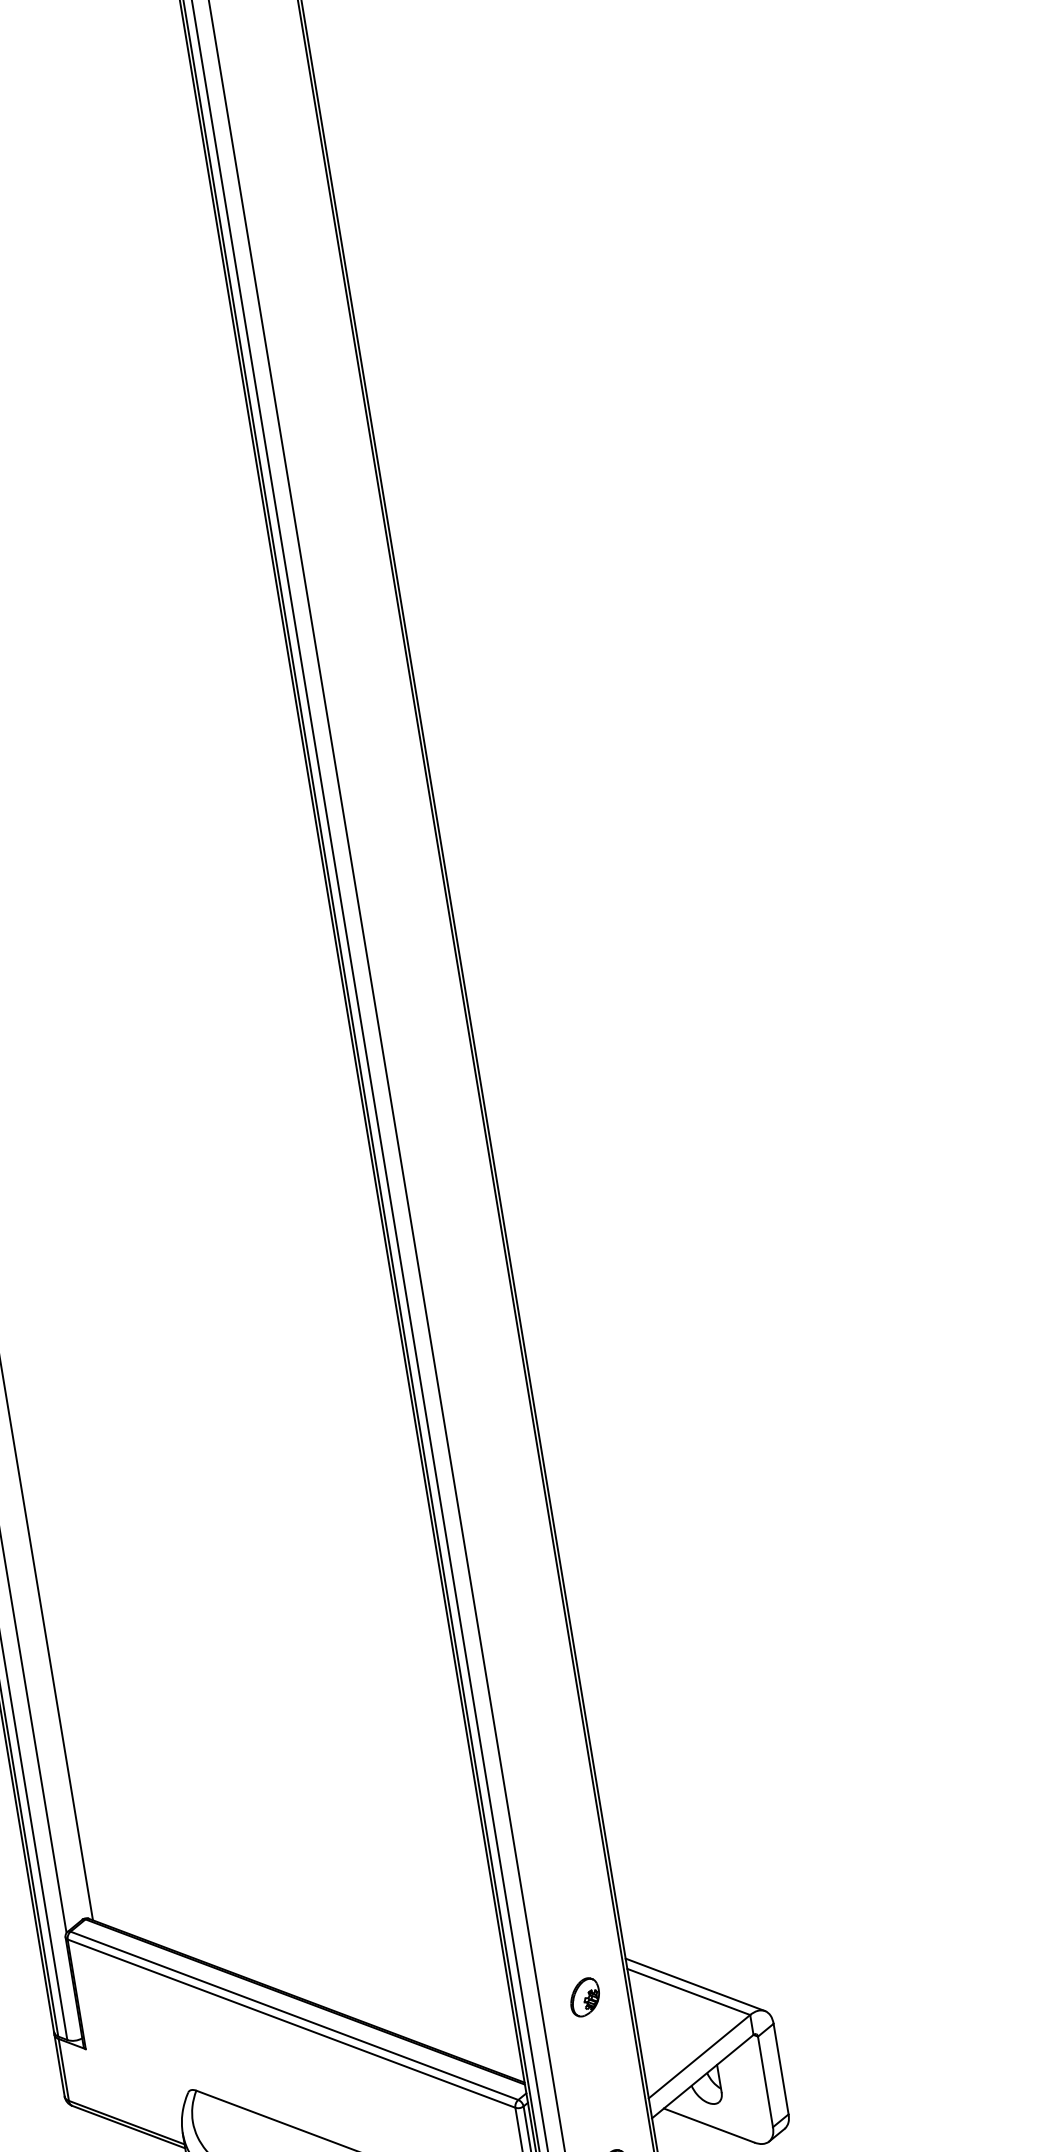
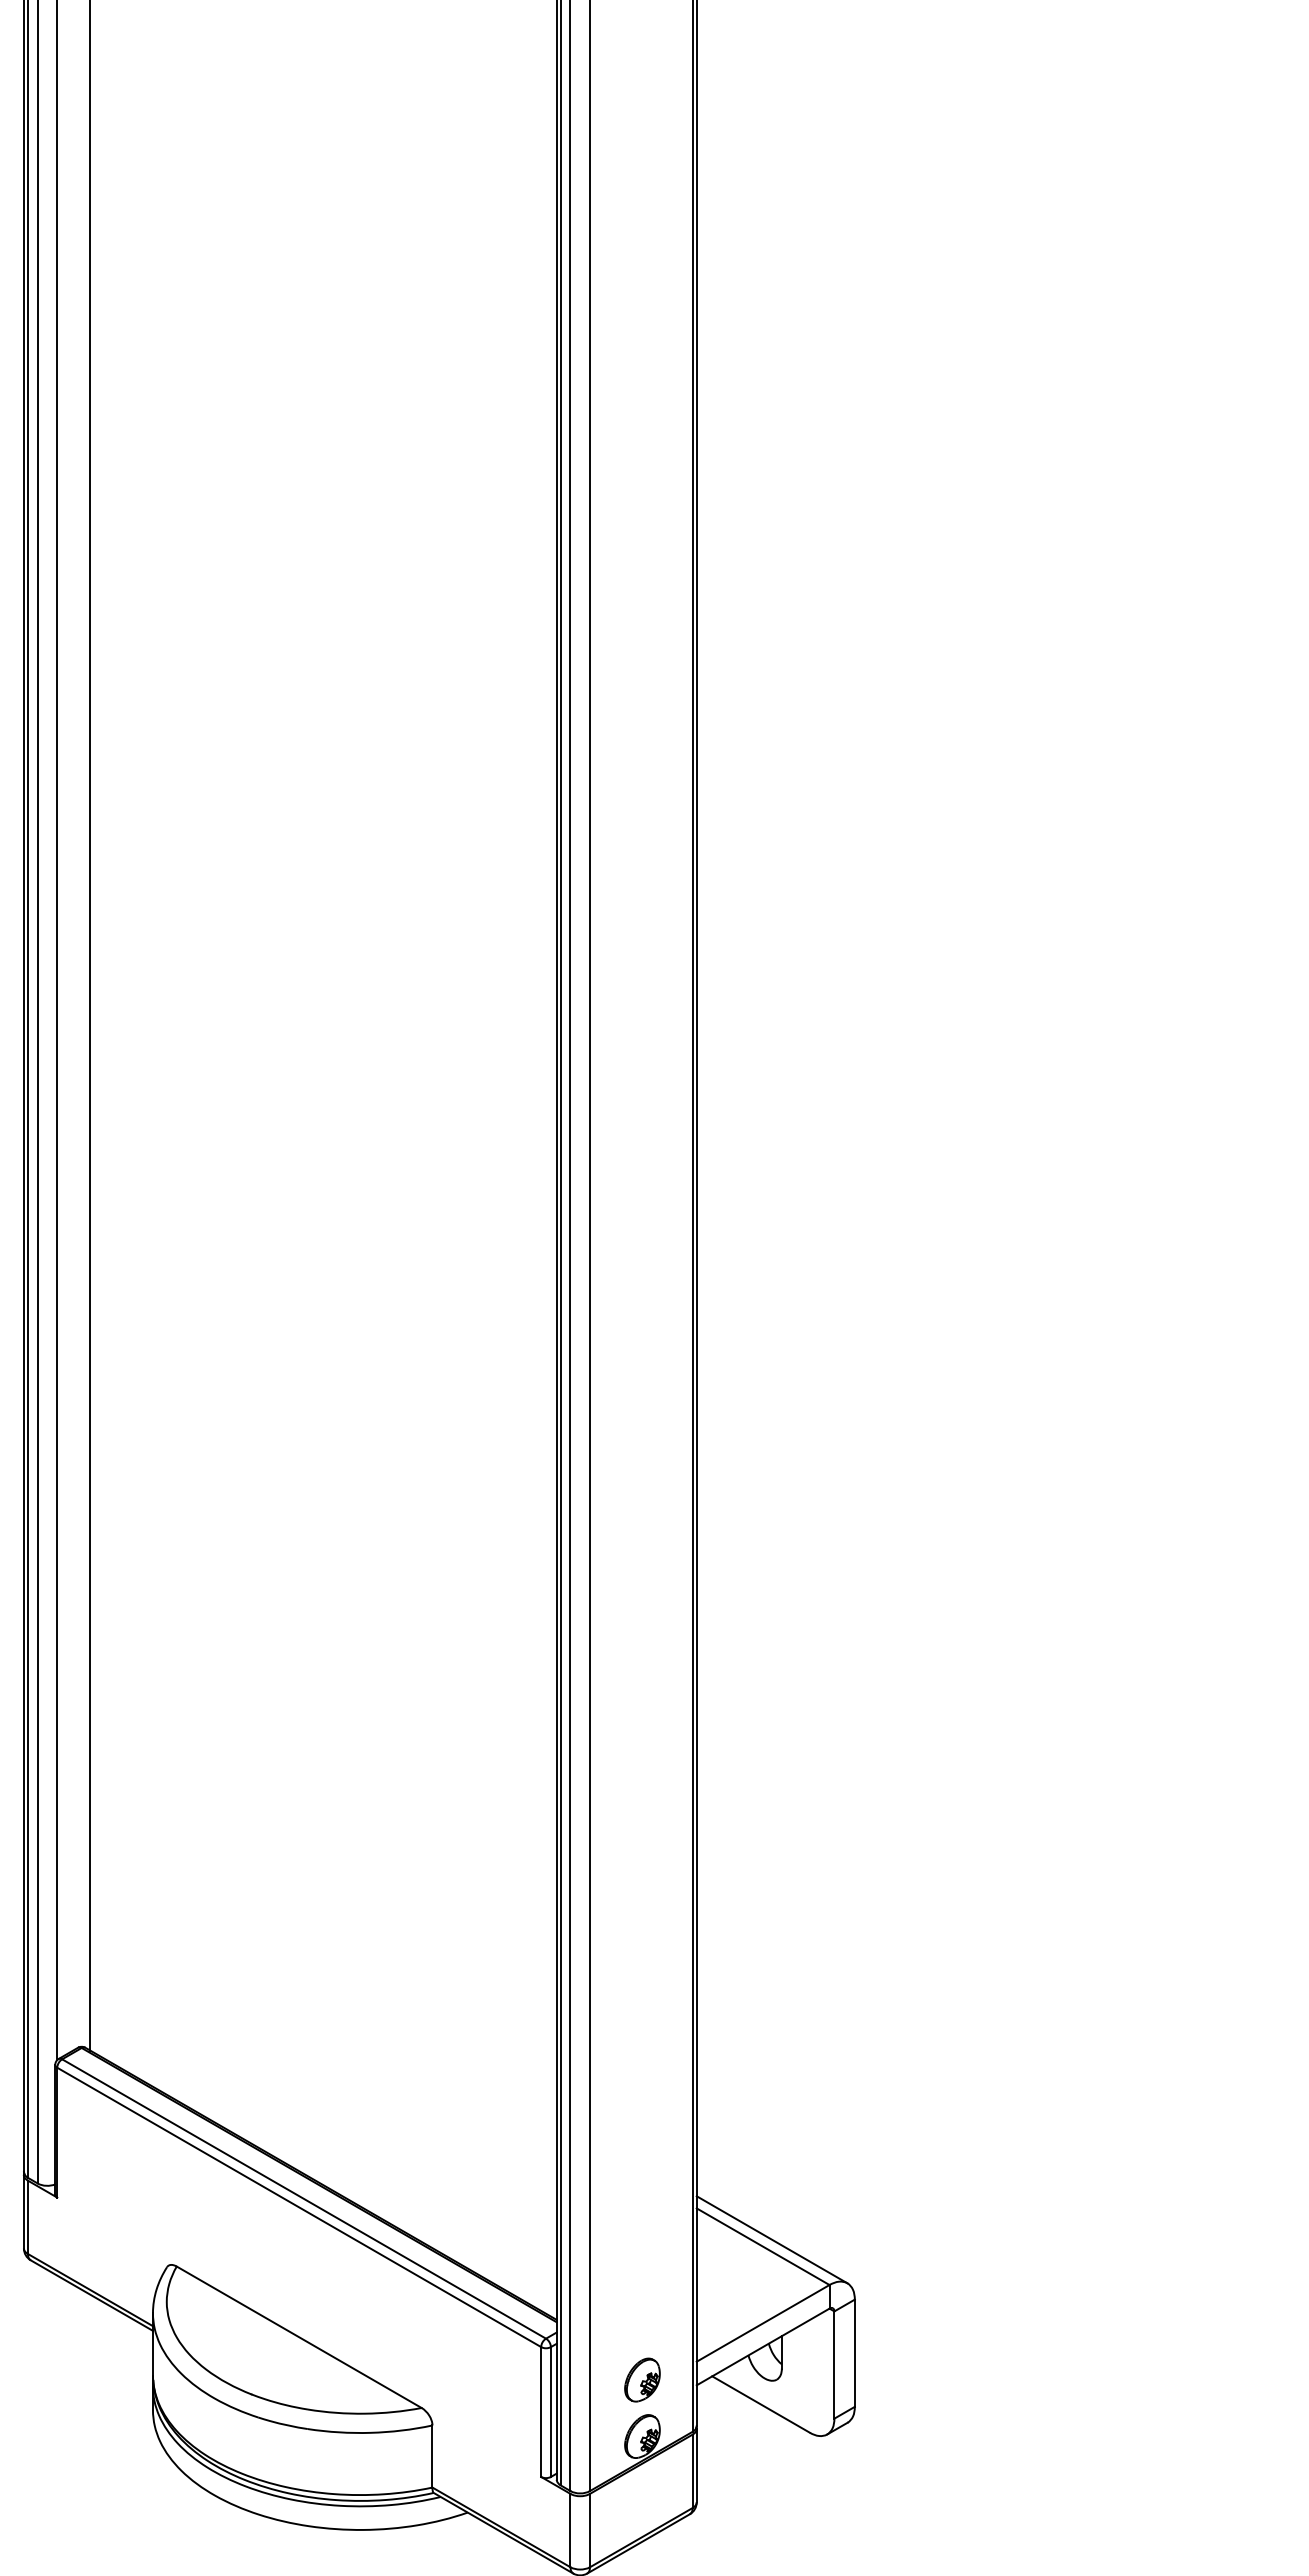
part: (584, 1996) -> (642, 2379), moved

